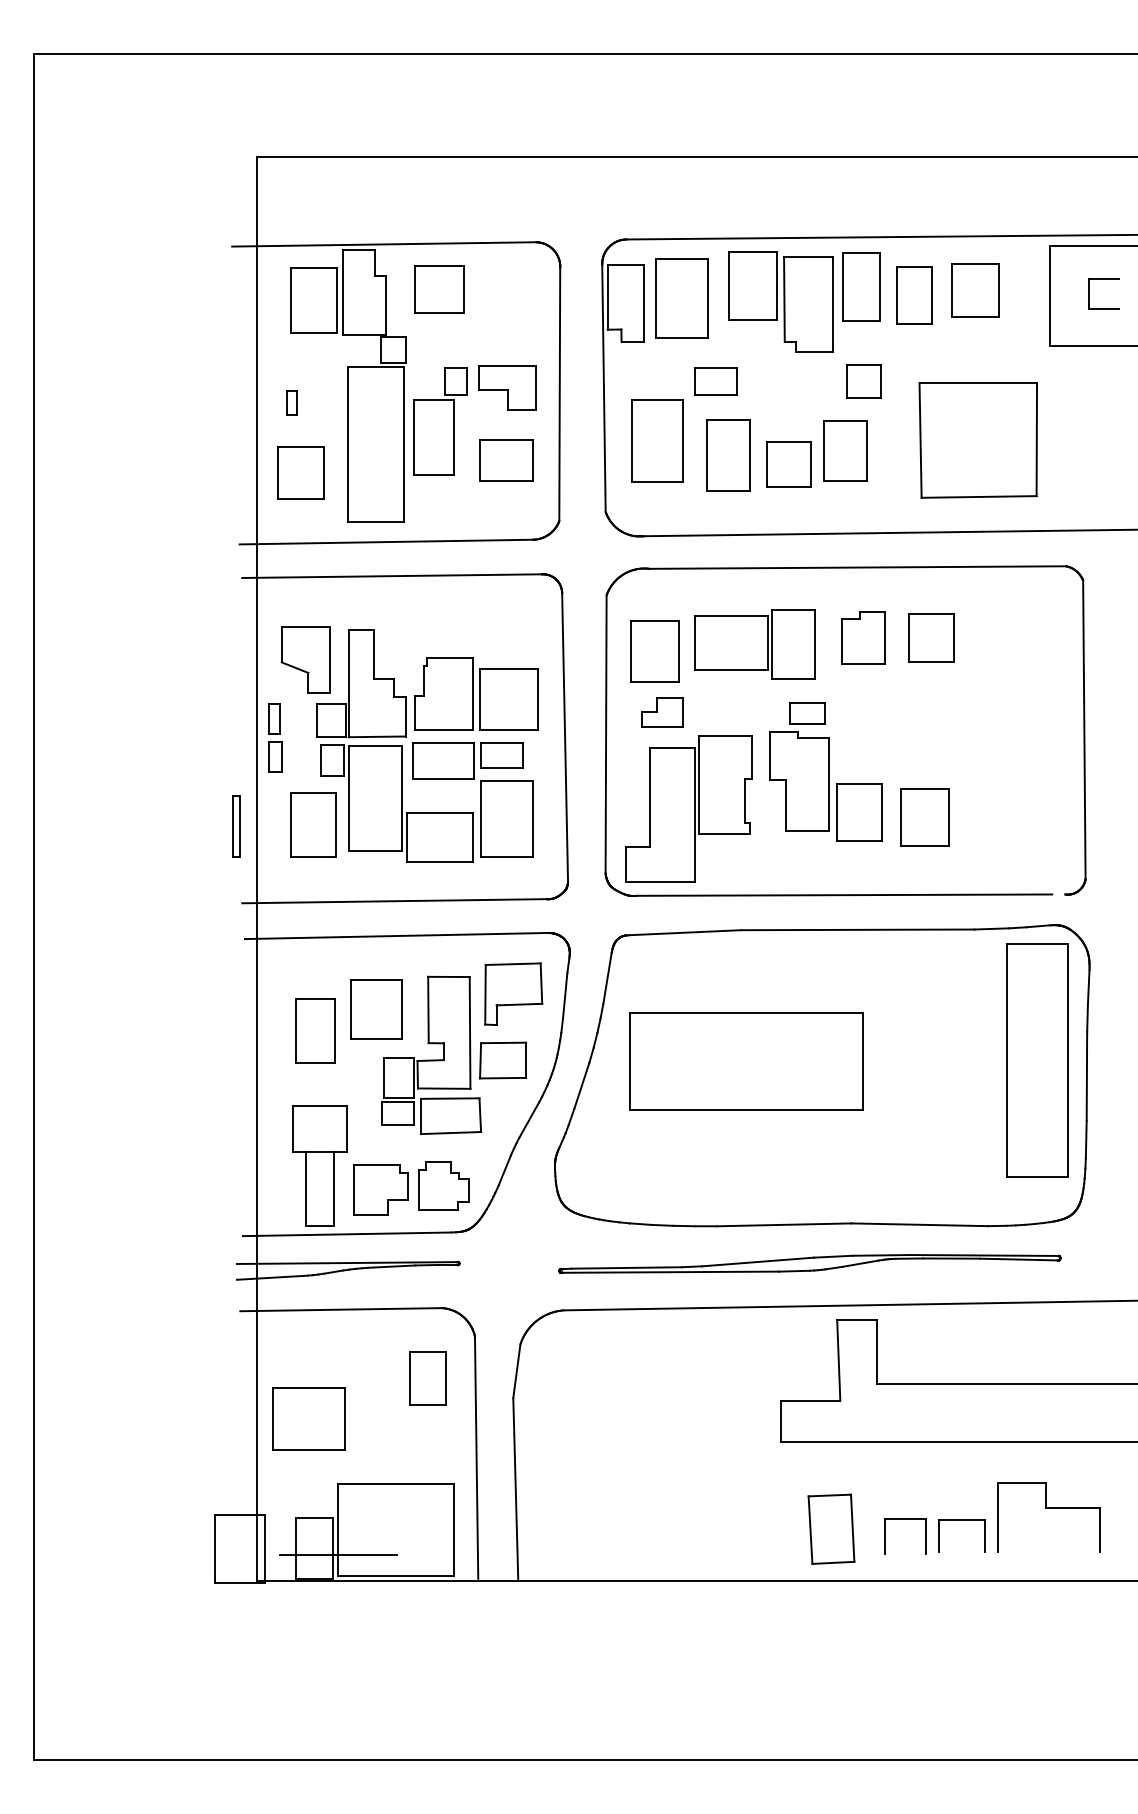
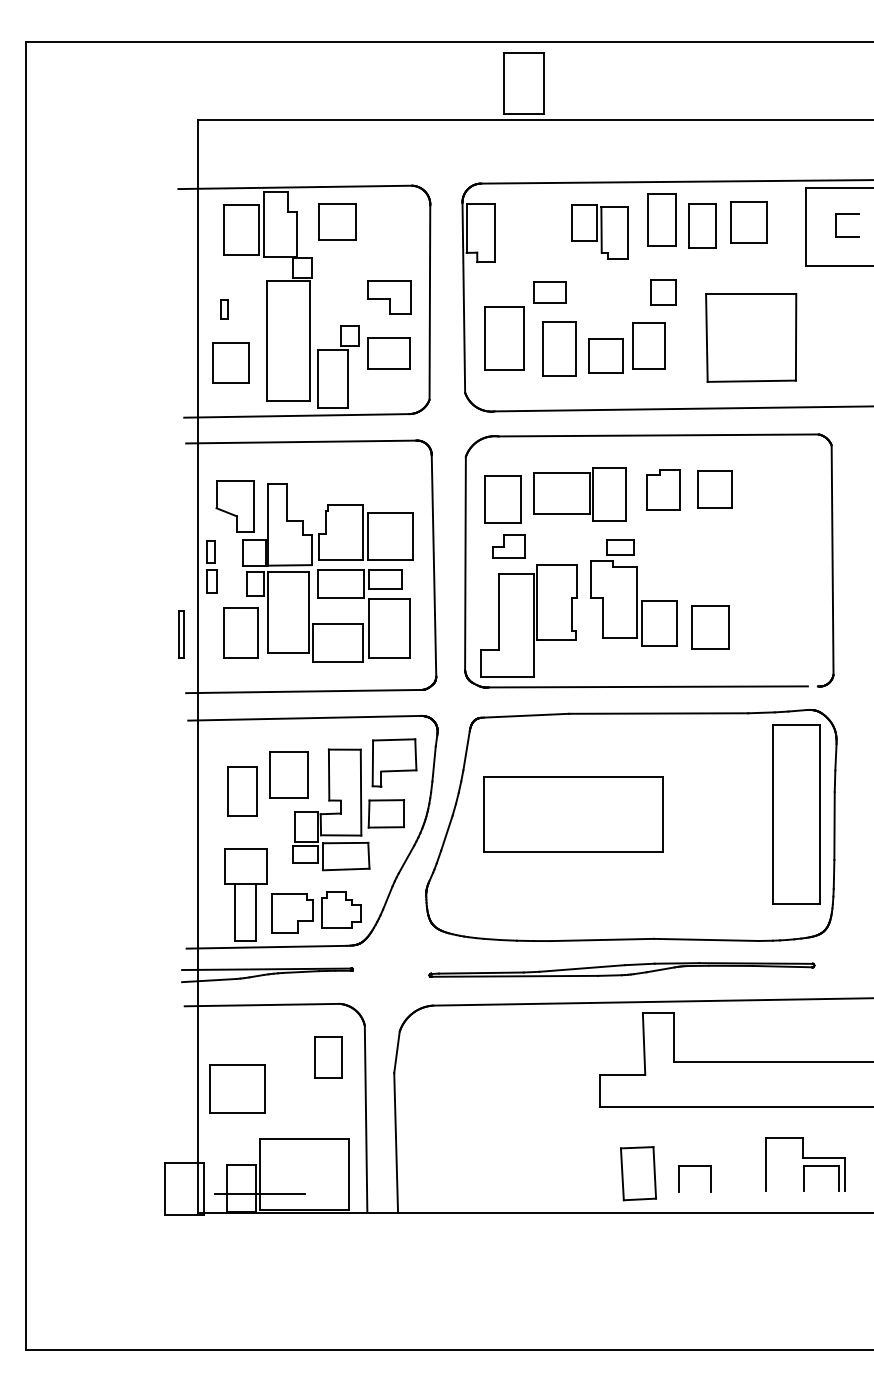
part: (681, 298) -> (523, 83), moved
part: (780, 301) -> (599, 231), size x0.7
part: (440, 421) -> (338, 366), moved
part: (961, 1520) -> (821, 1166), moved

